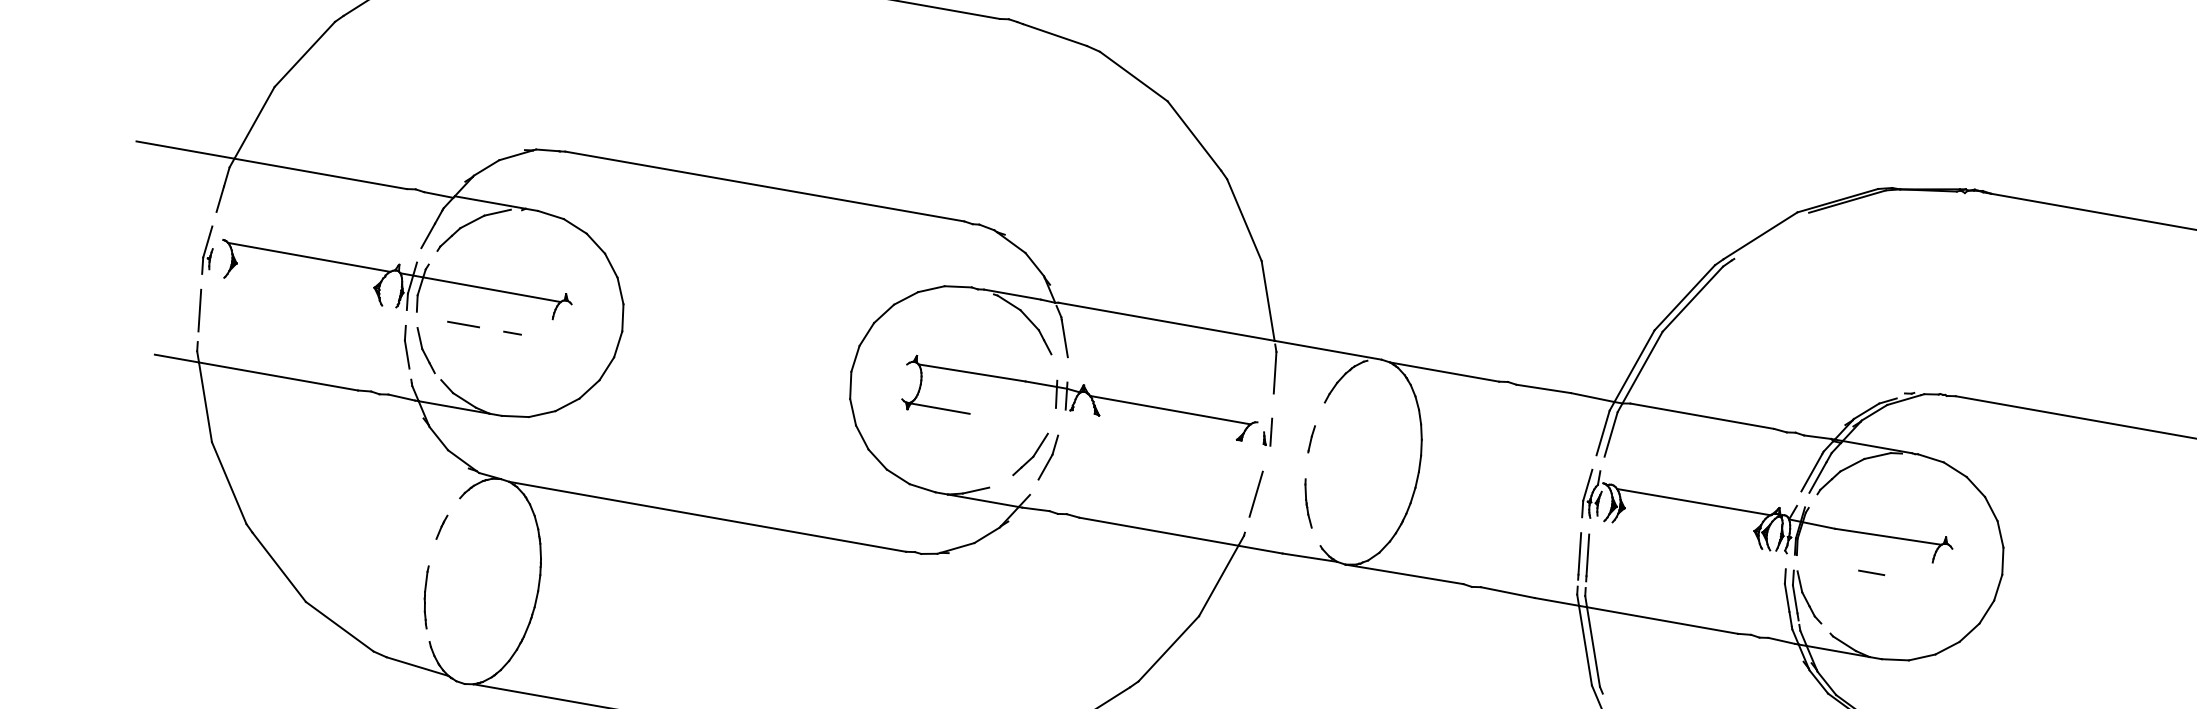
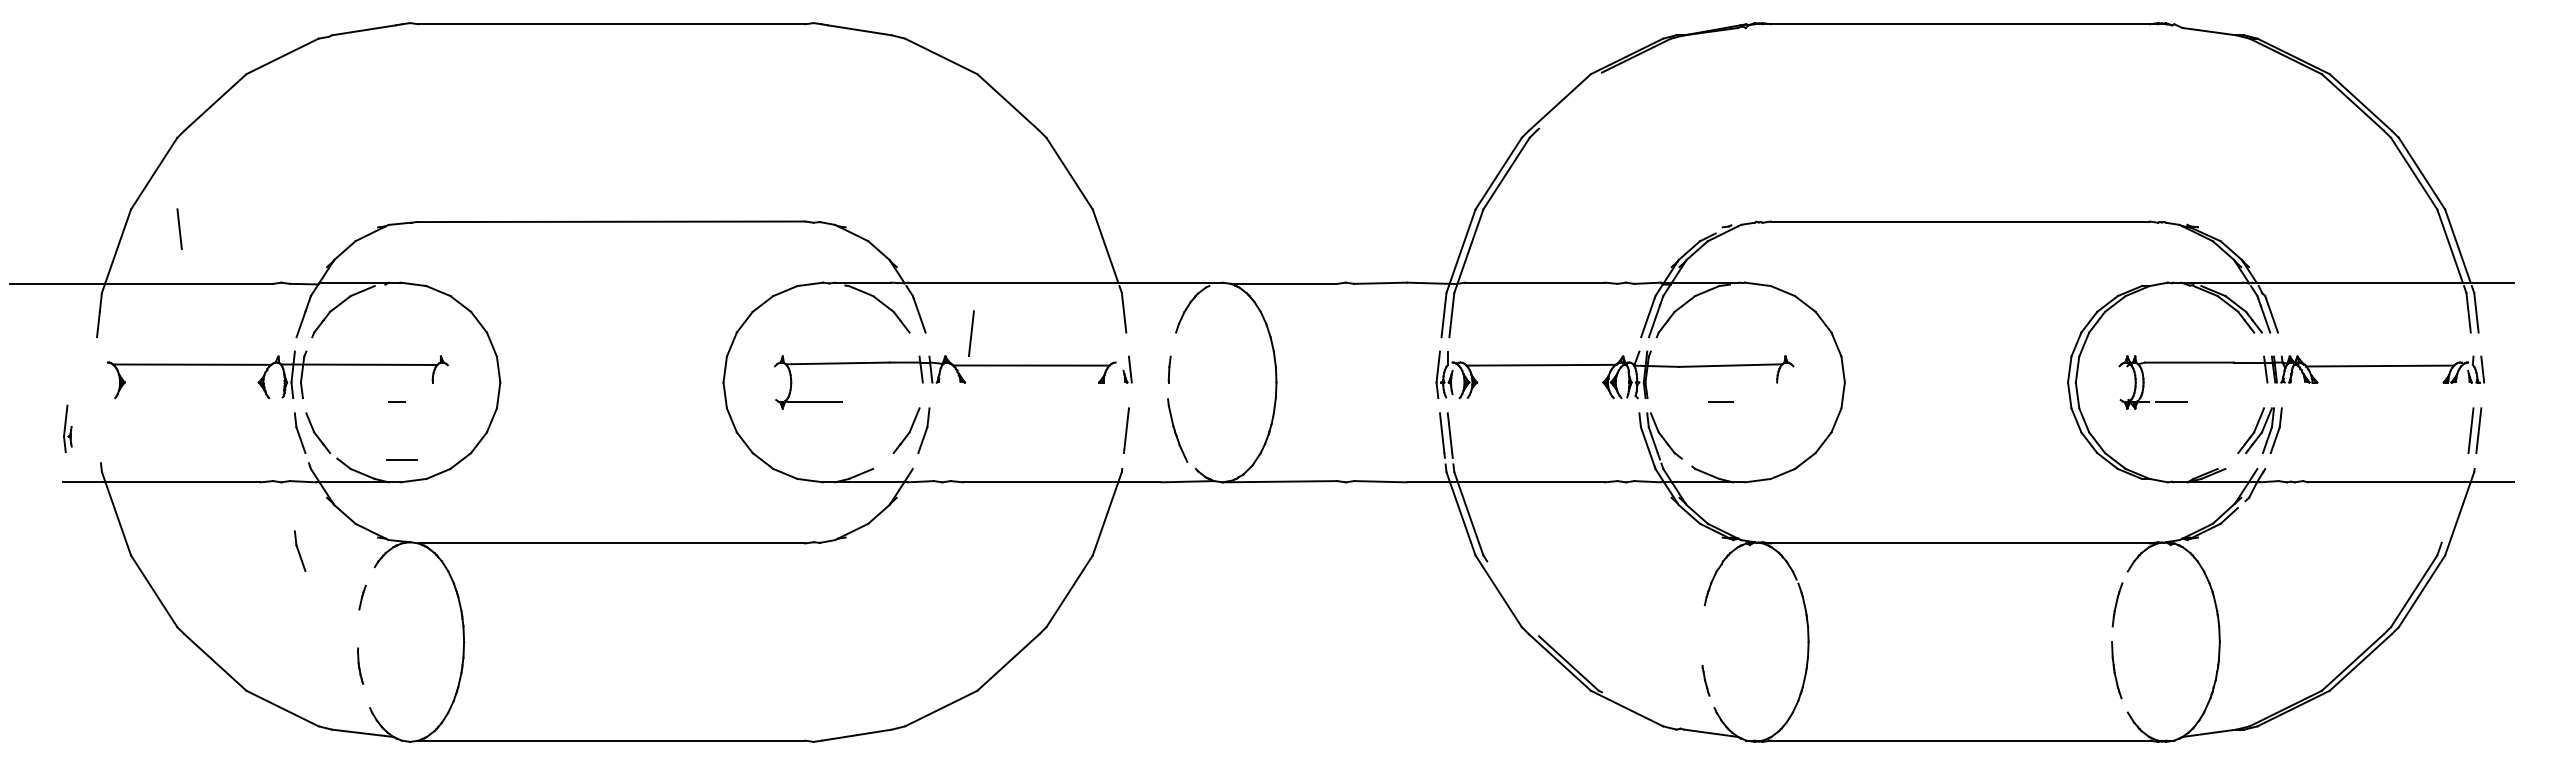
part: (208, 249) -> (67, 428), moved
line: (199, 309) -> (179, 228), moved
line: (463, 323) -> (401, 459), moved
line: (1114, 366) -> (971, 333), added
part: (386, 467) -> (300, 550), added
part: (1308, 503) -> (1177, 430), size x1.4
part: (427, 596) -> (360, 665), size x0.6

